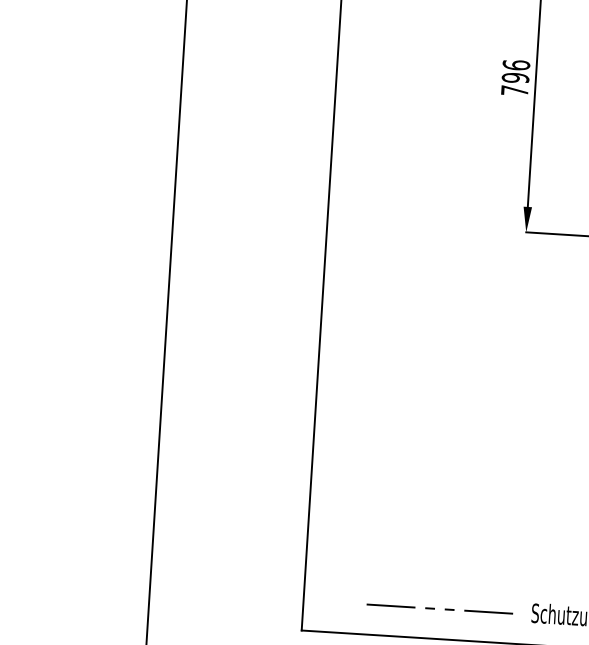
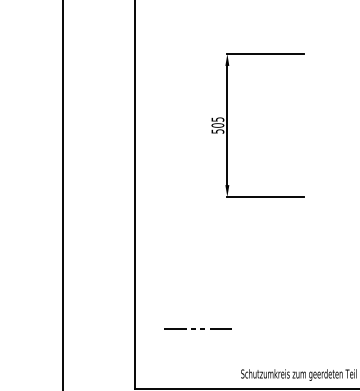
text: (514, 77) -> (217, 125), 796 -> 505
line: (434, 608) -> (195, 328), moved

